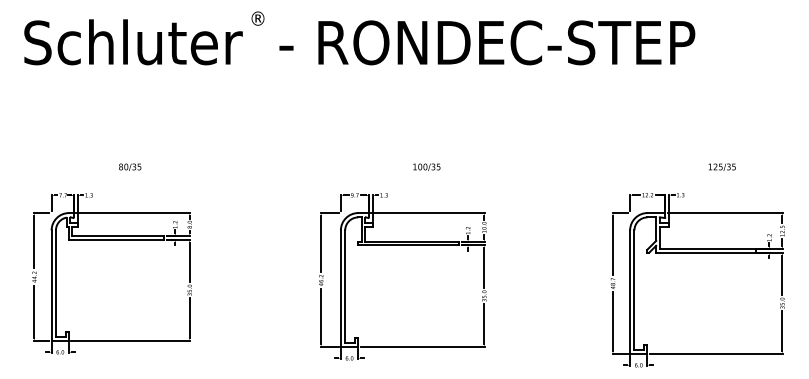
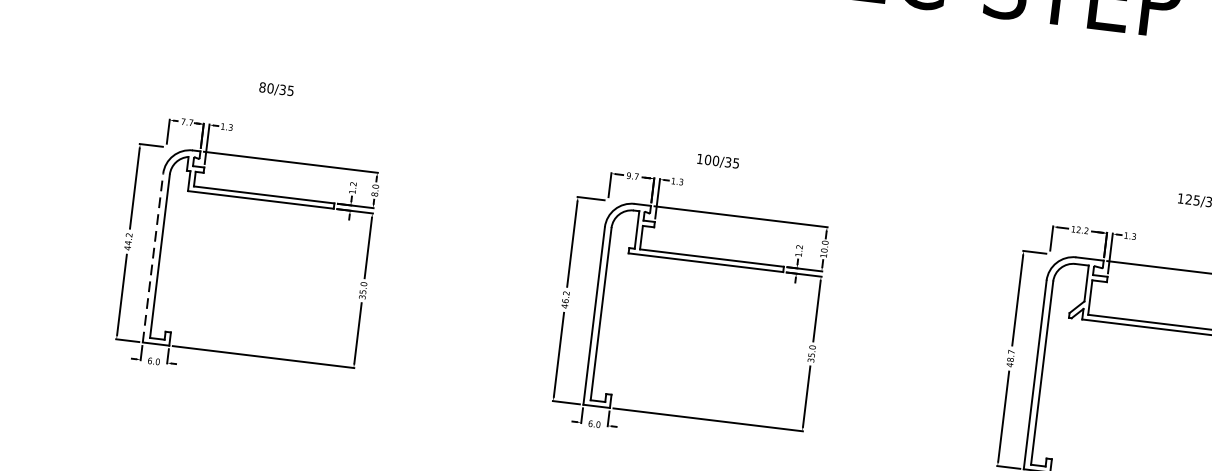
text: (130, 166) -> (277, 88), moved
text: (426, 166) -> (717, 160), moved
line: (51, 285) -> (152, 257), solid -> dashed

